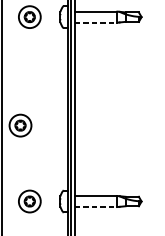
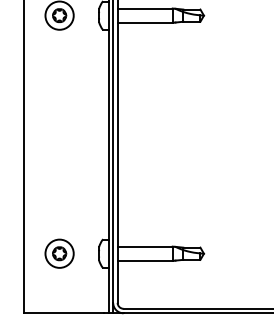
line: (96, 22) -> (145, 22), dashed -> solid
part: (20, 125) -> (47, 155), removed
line: (96, 206) -> (145, 260), dashed -> solid

